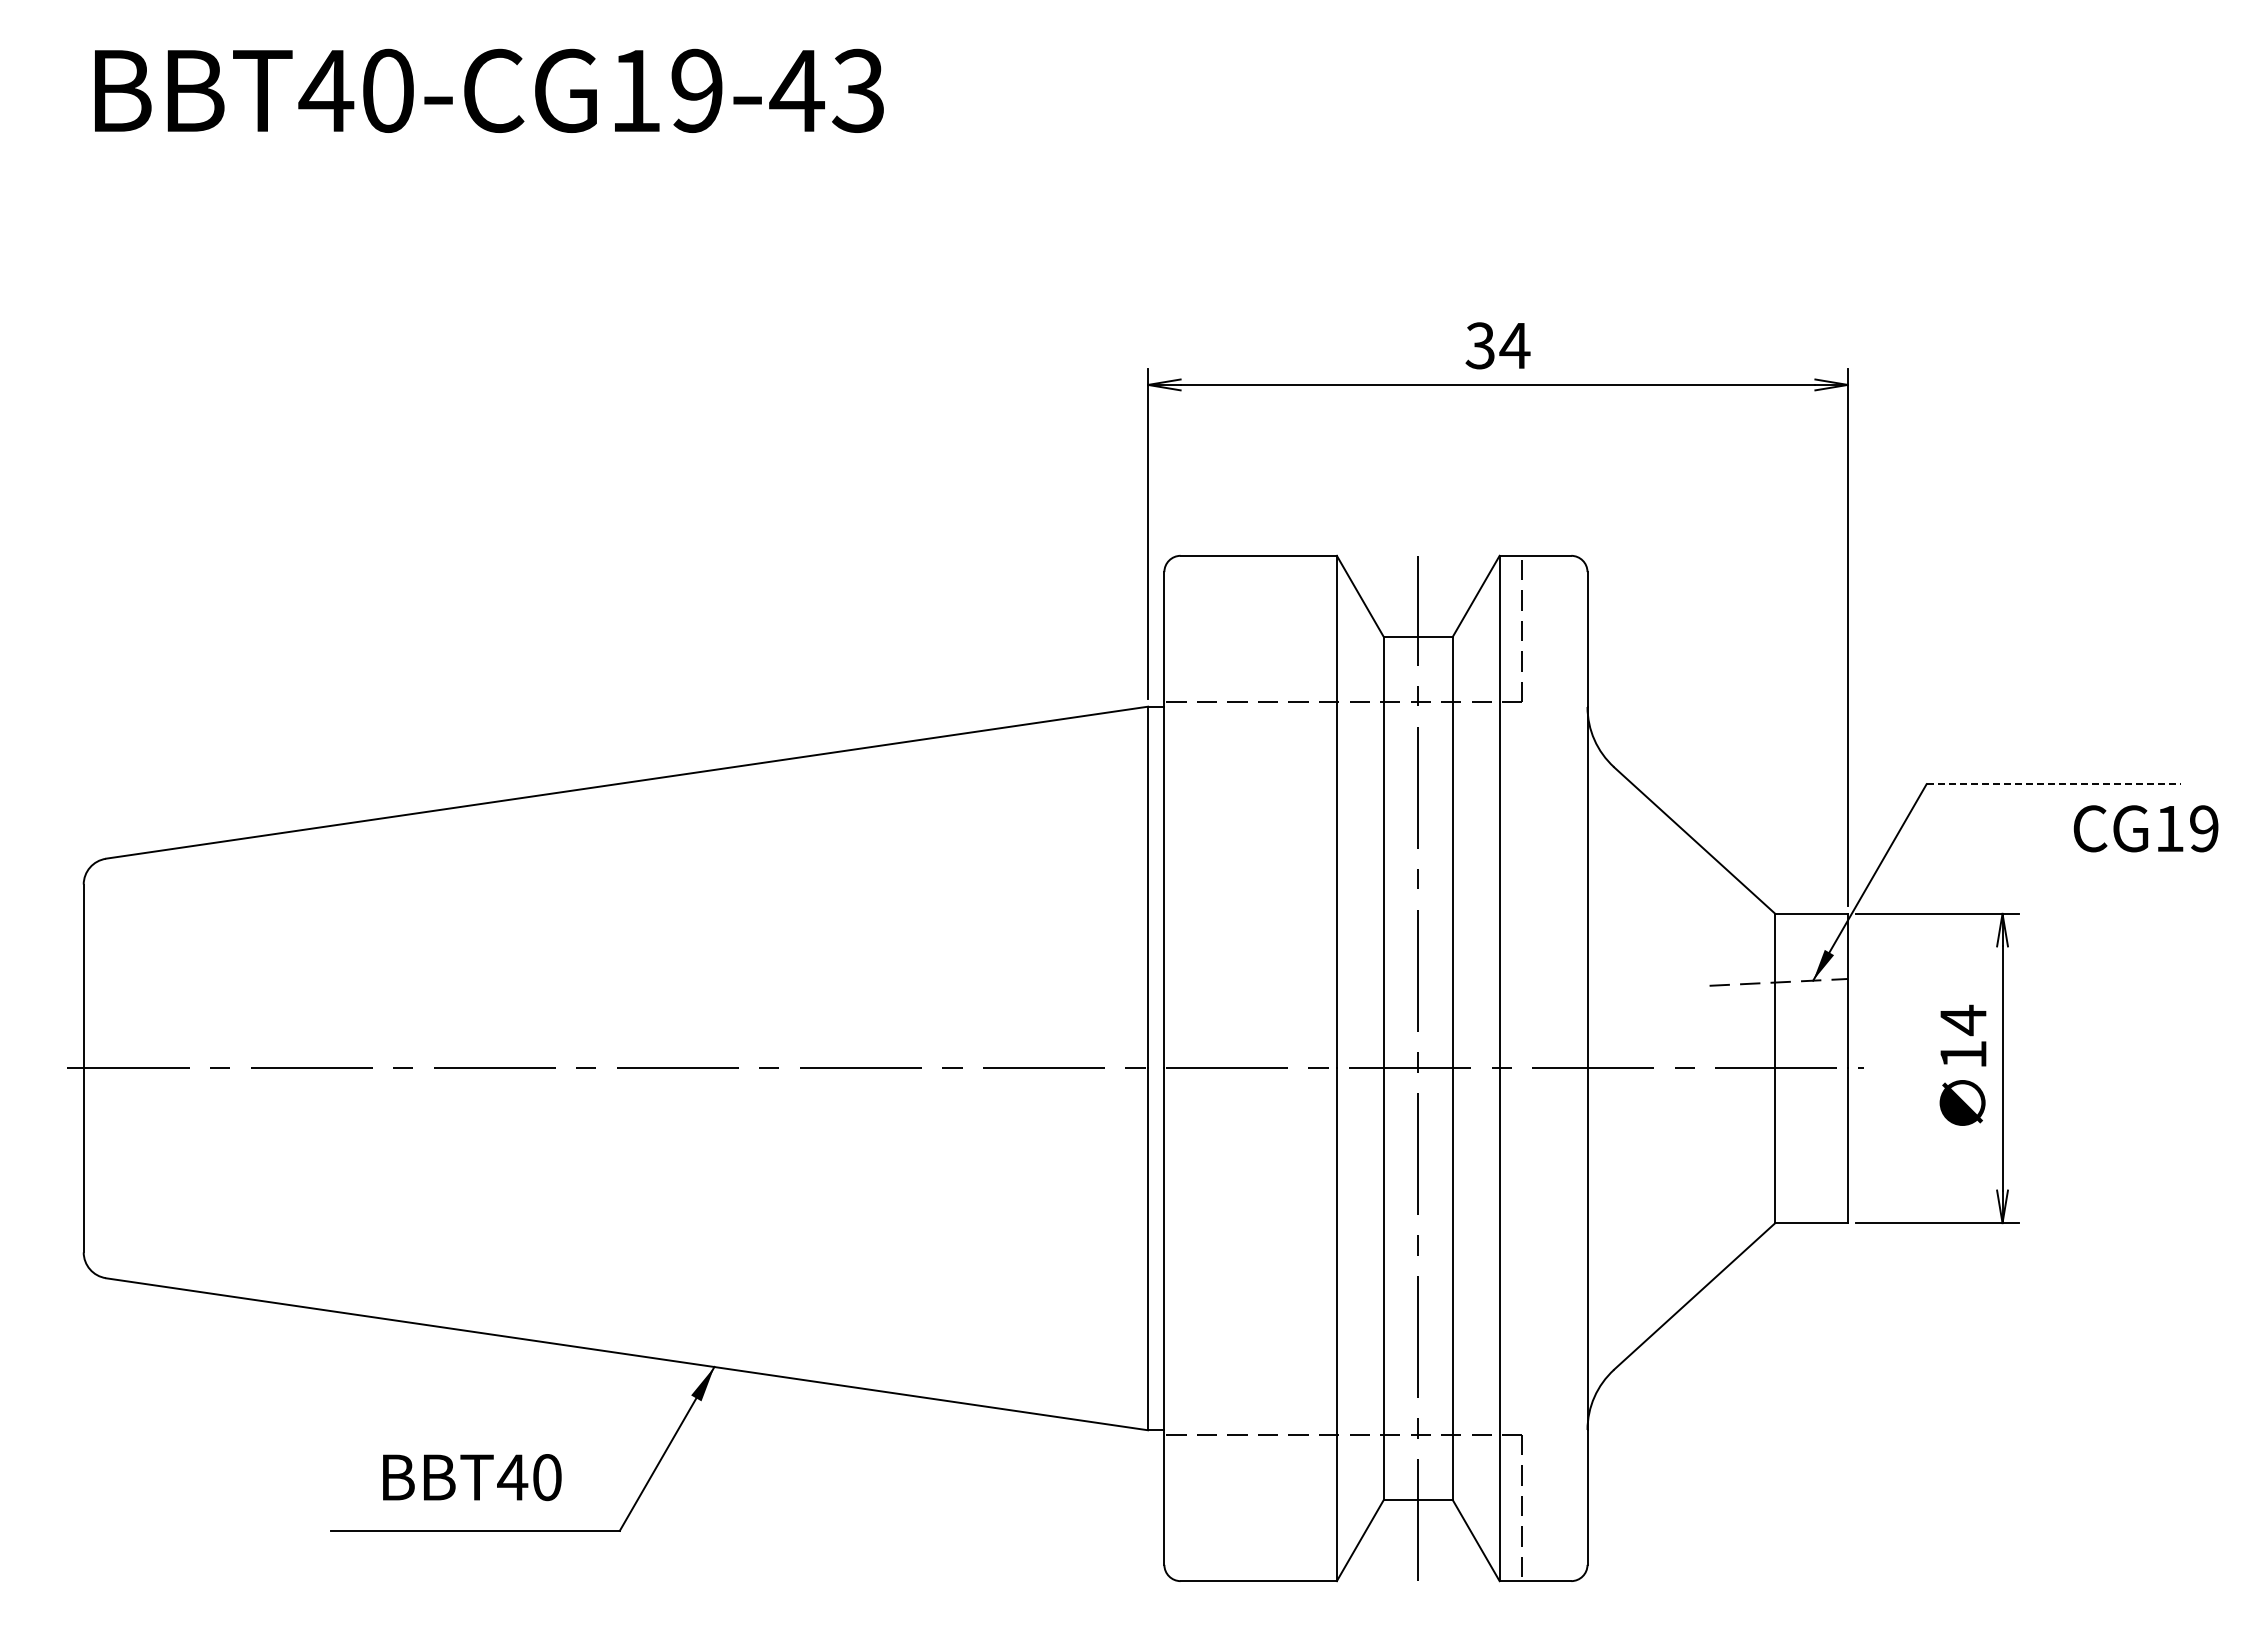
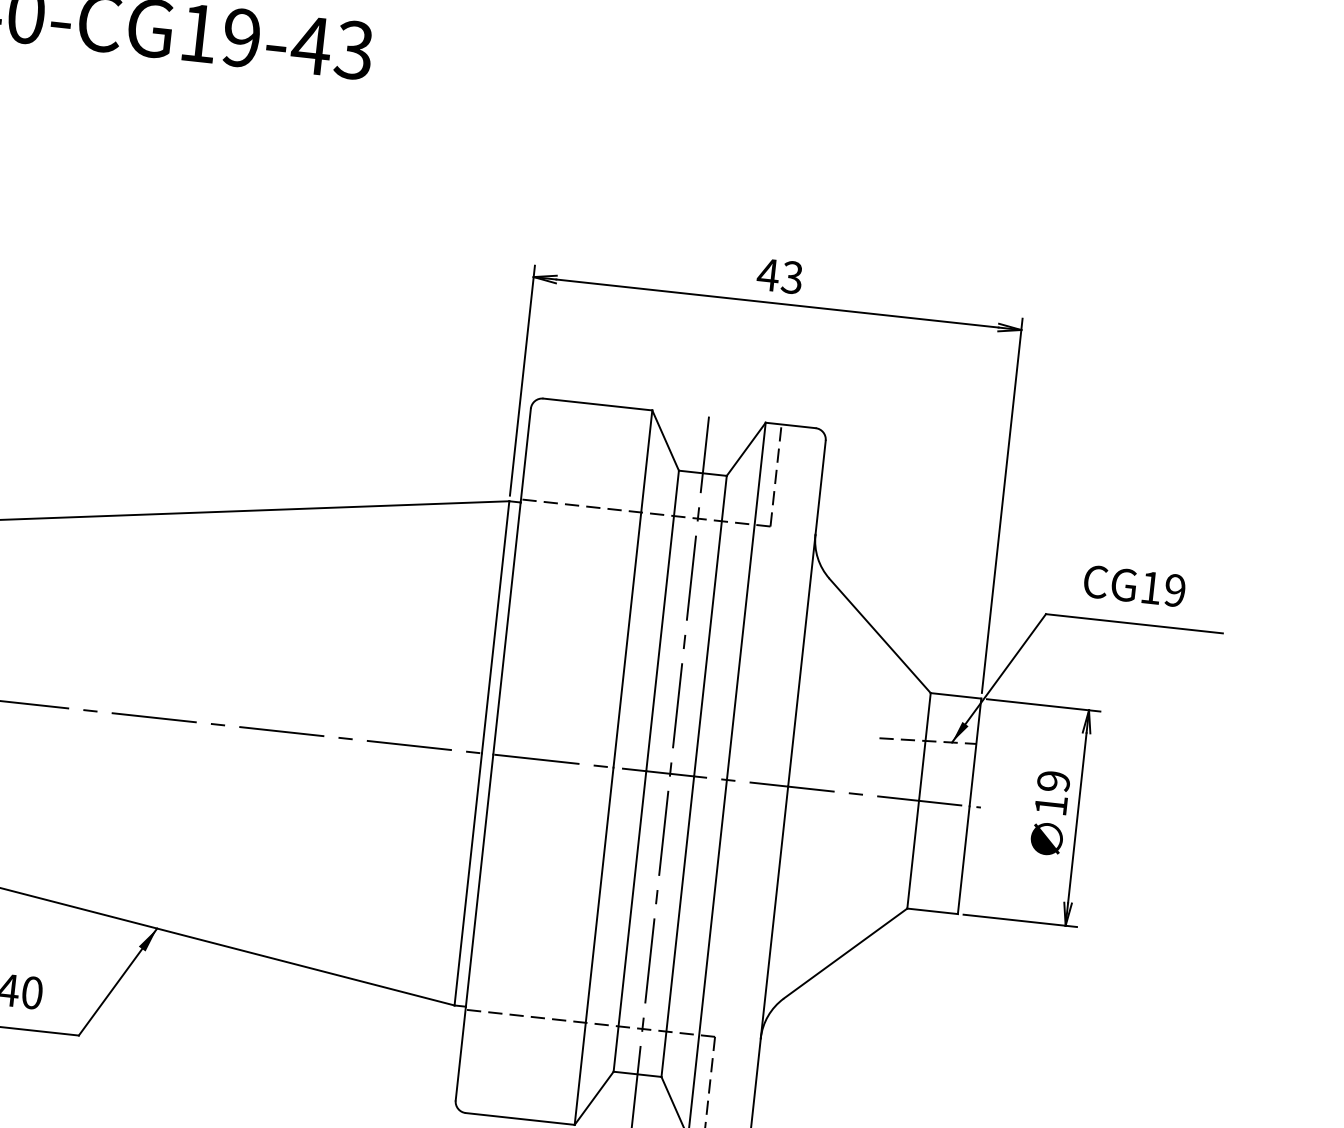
text: (1497, 345) -> (780, 276), 34 -> 43
line: (2053, 784) -> (1134, 624), dashed -> solid
text: (2145, 828) -> (1134, 585), moved
text: (1963, 1020) -> (1053, 781), 14 -> 19

